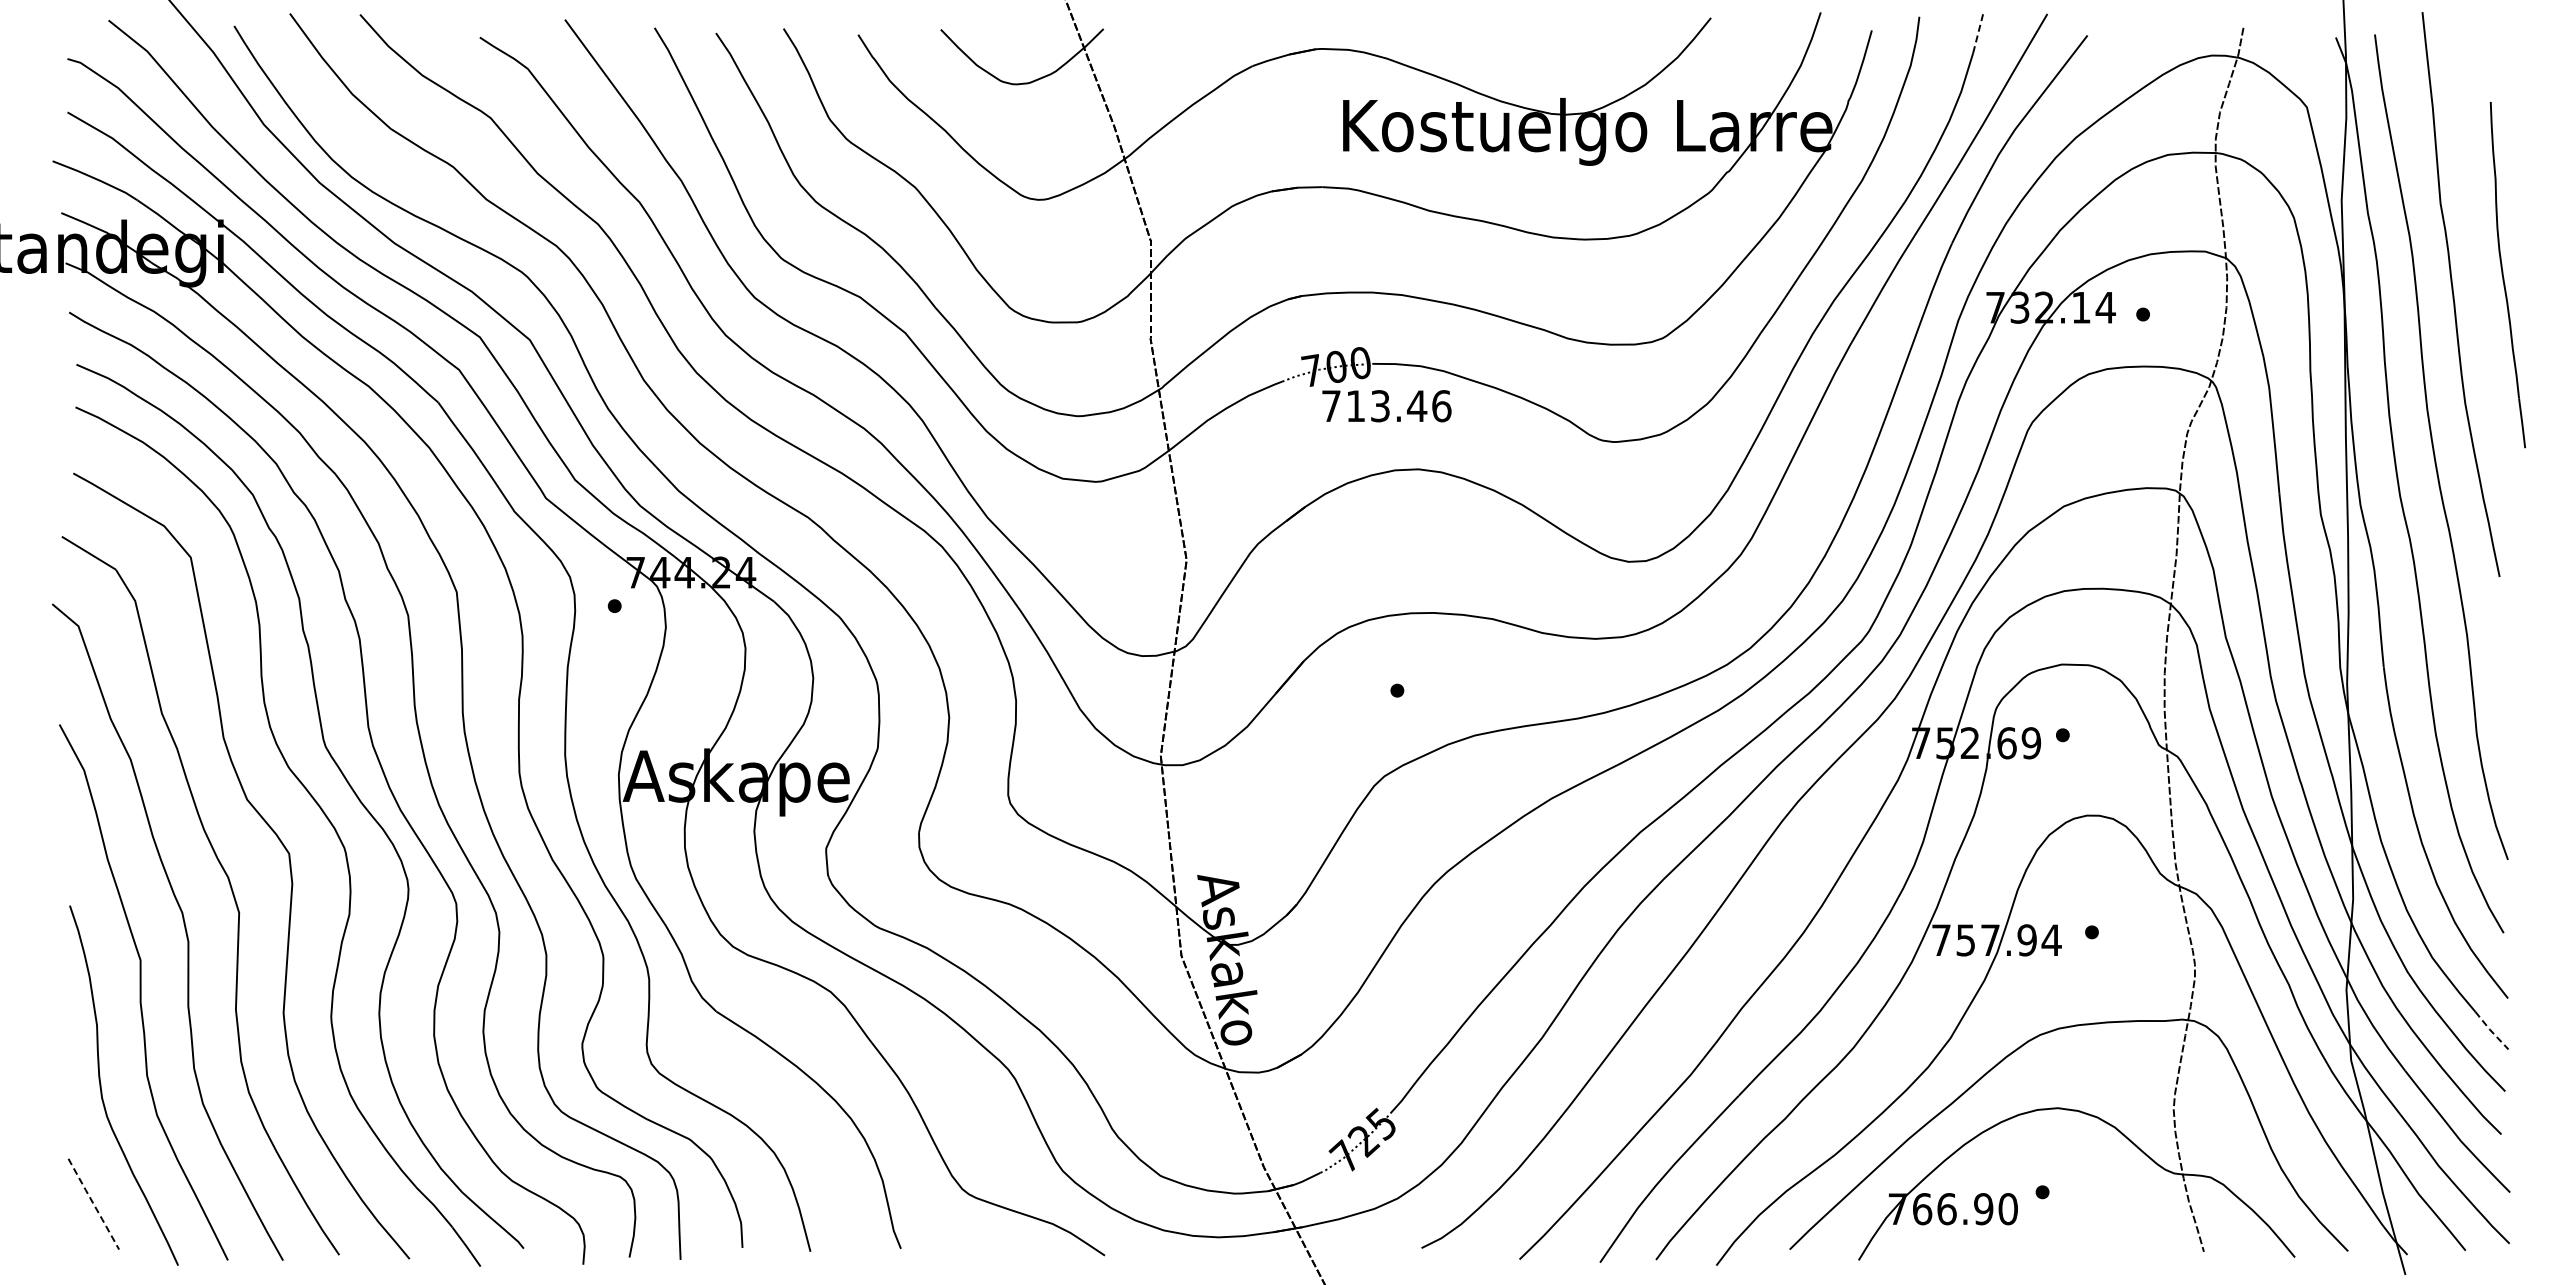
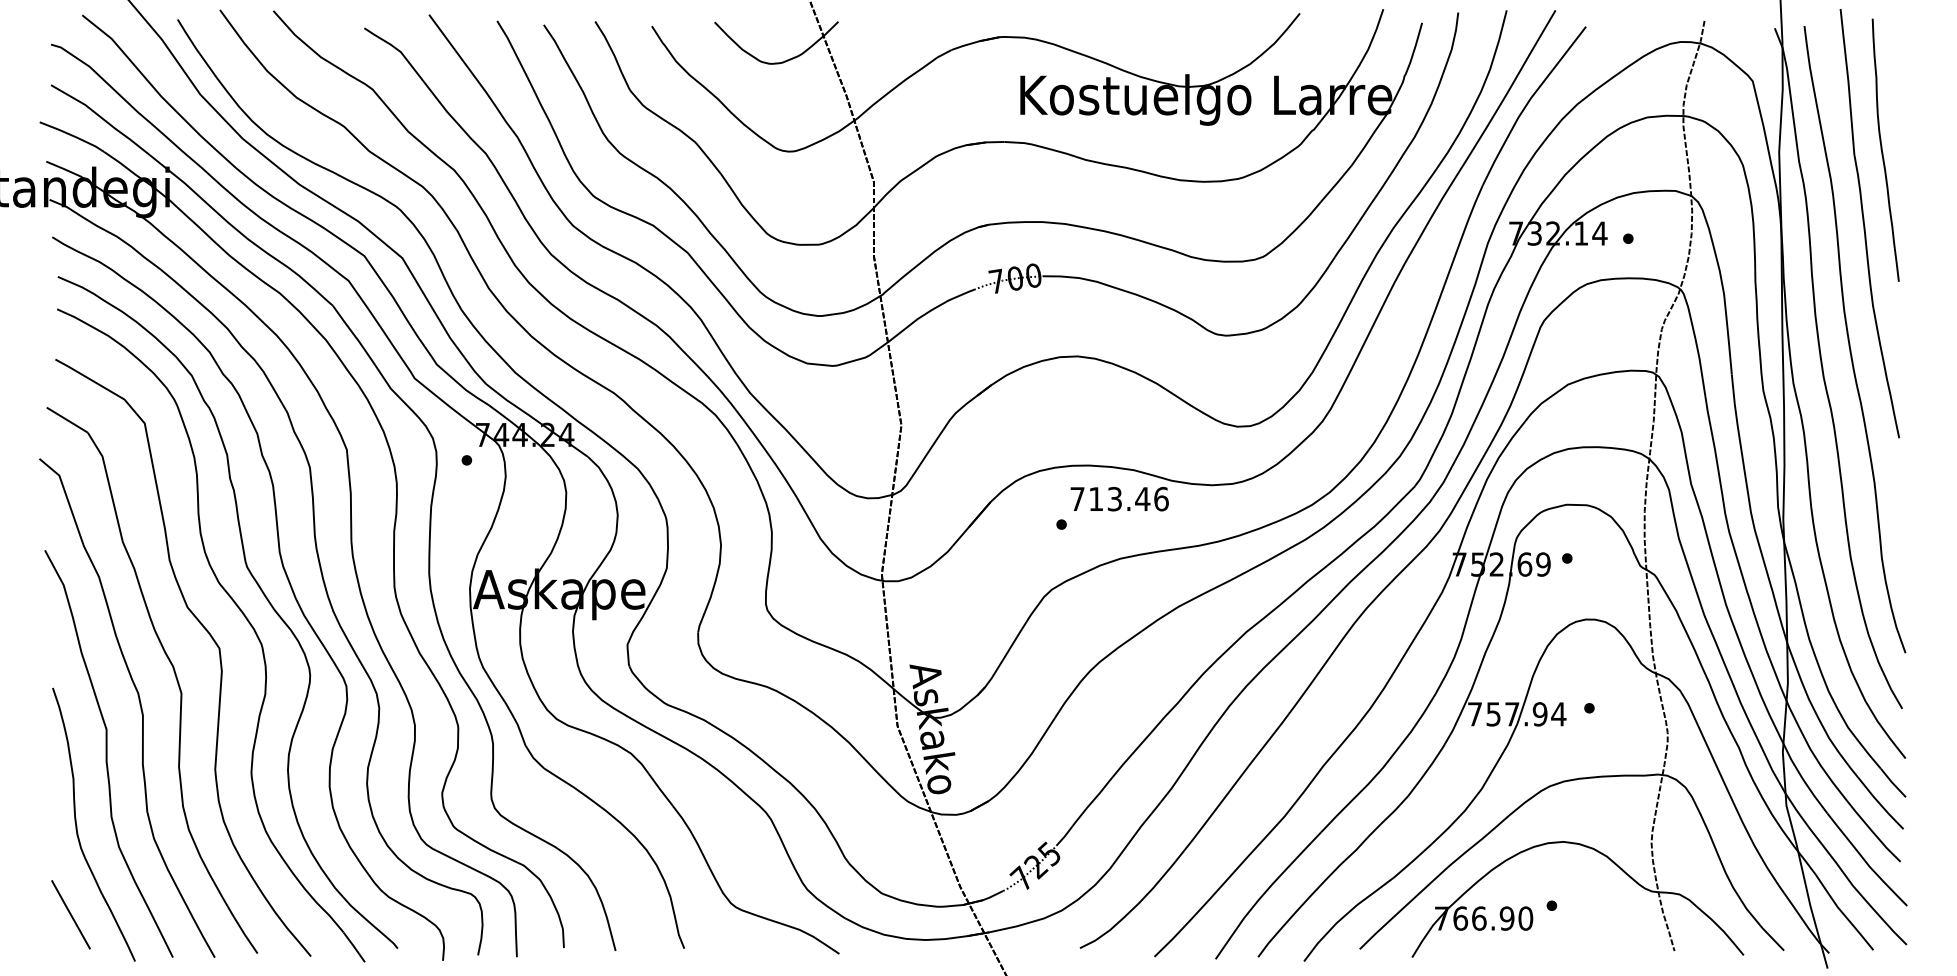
line: (1978, 33) -> (1503, 25), dashed -> solid
part: (2507, 275) -> (1885, 150), moved
text: (1386, 406) -> (1119, 499), moved
line: (2491, 1031) -> (1893, 783), dashed -> solid
line: (93, 1204) -> (70, 915), dashed -> solid

